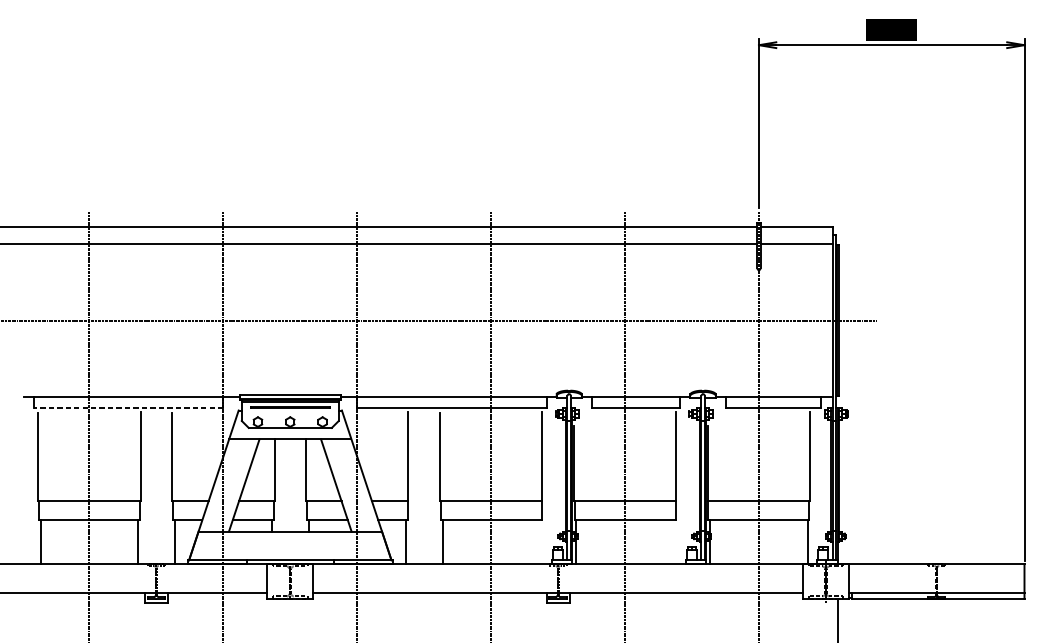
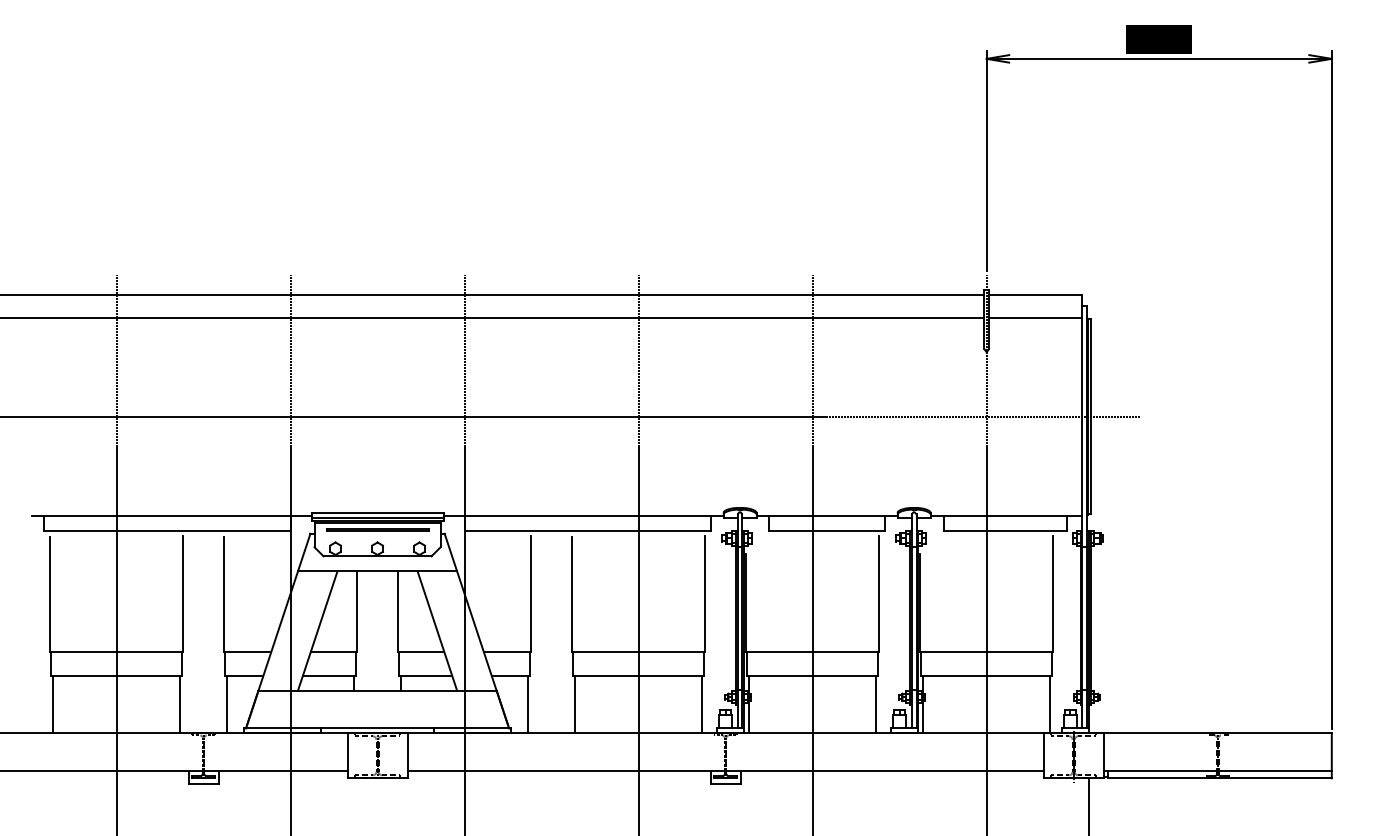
line: (128, 408) -> (167, 530), dashed -> solid
line: (539, 541) -> (701, 704), added
line: (673, 541) -> (875, 704), added

